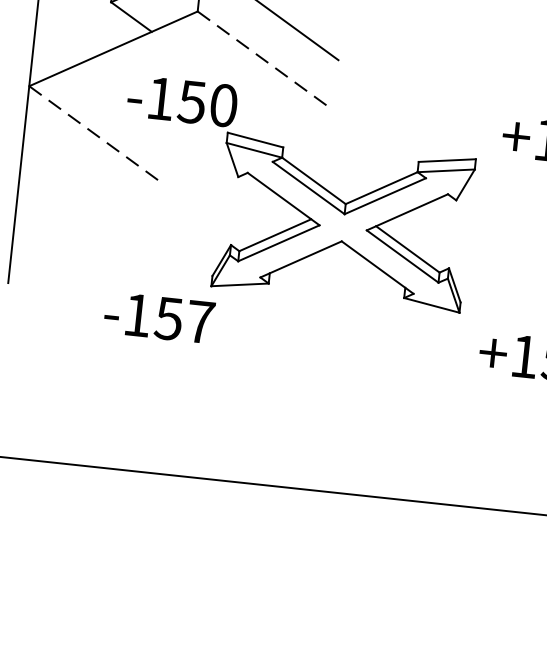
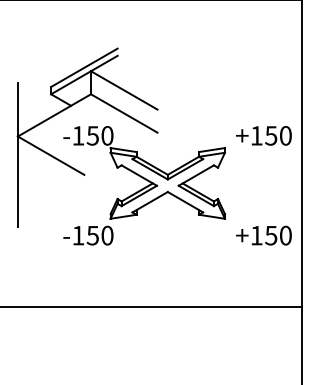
line: (265, 60) -> (124, 113), dashed -> solid
line: (97, 135) -> (51, 155), dashed -> solid
text: (200, 321) -> (107, 235), -157 -> -150

